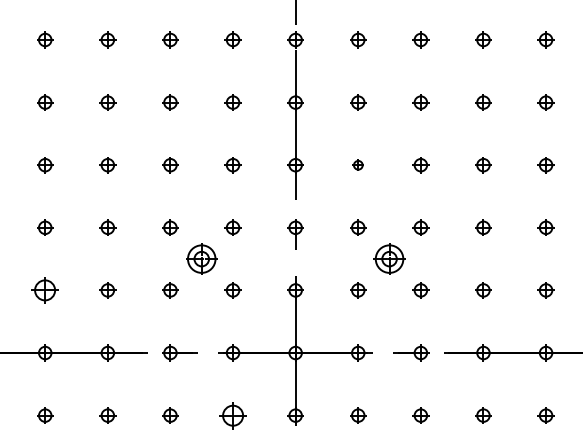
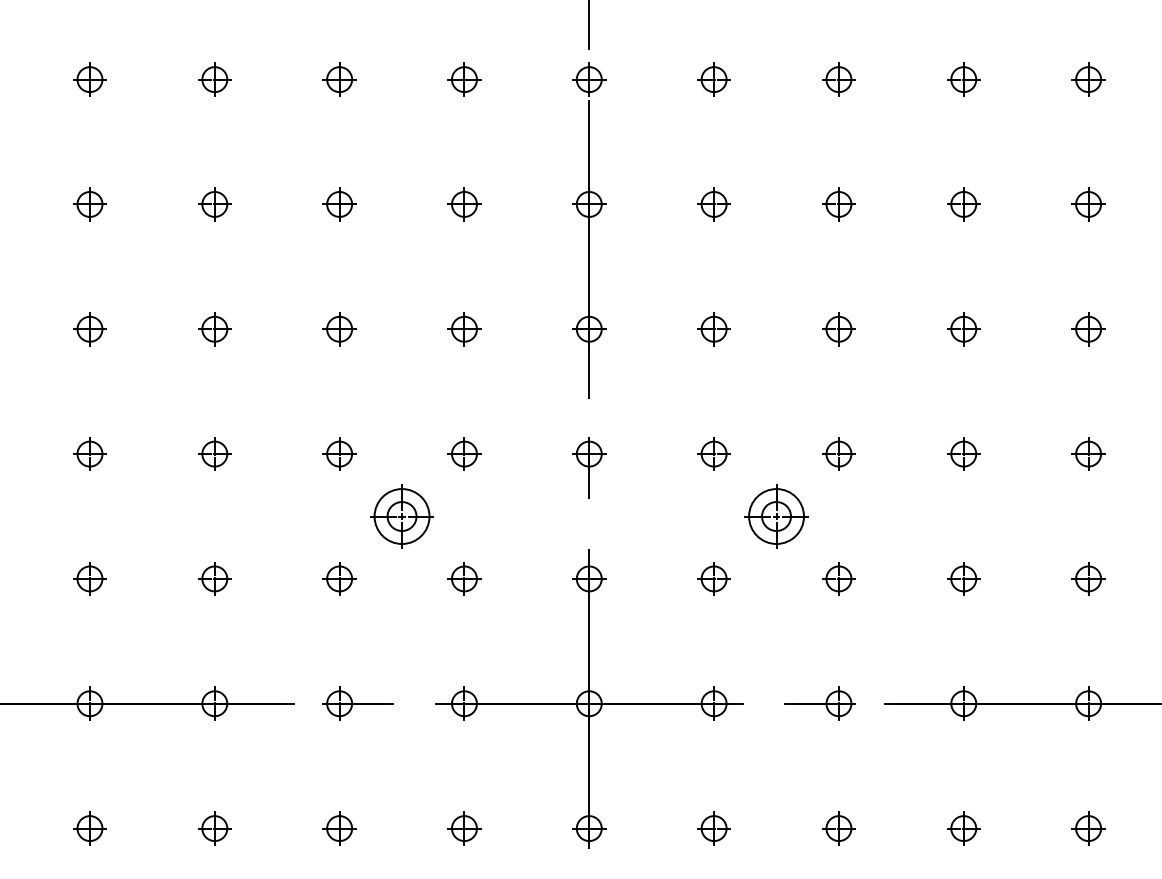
part: (358, 165) -> (714, 329), size x1.43
part: (45, 290) -> (90, 579), size x0.62
part: (232, 415) -> (463, 828), size x0.62

